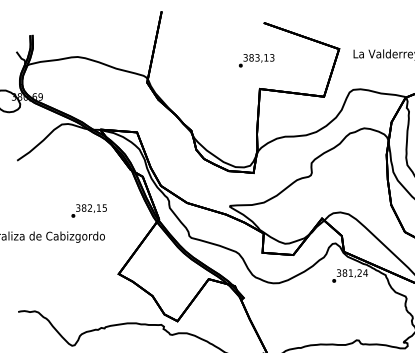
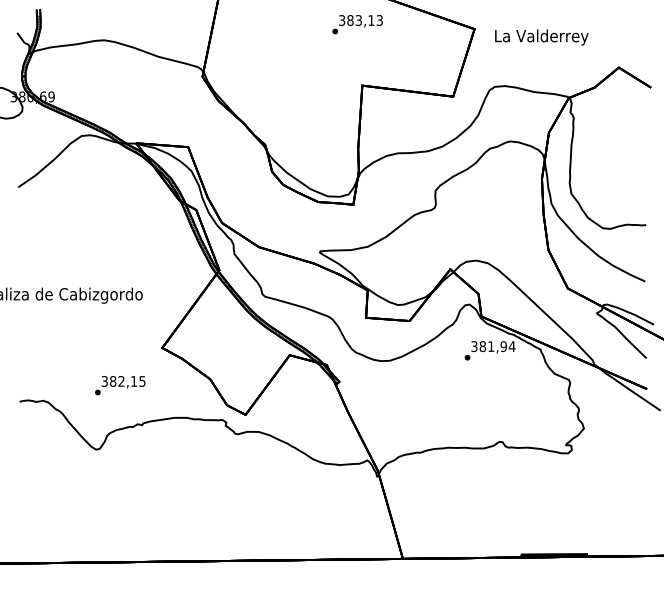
text: (256, 60) -> (357, 24), moved
text: (89, 210) -> (120, 385), moved
text: (359, 273) -> (503, 346), 381,24 -> 381,94

